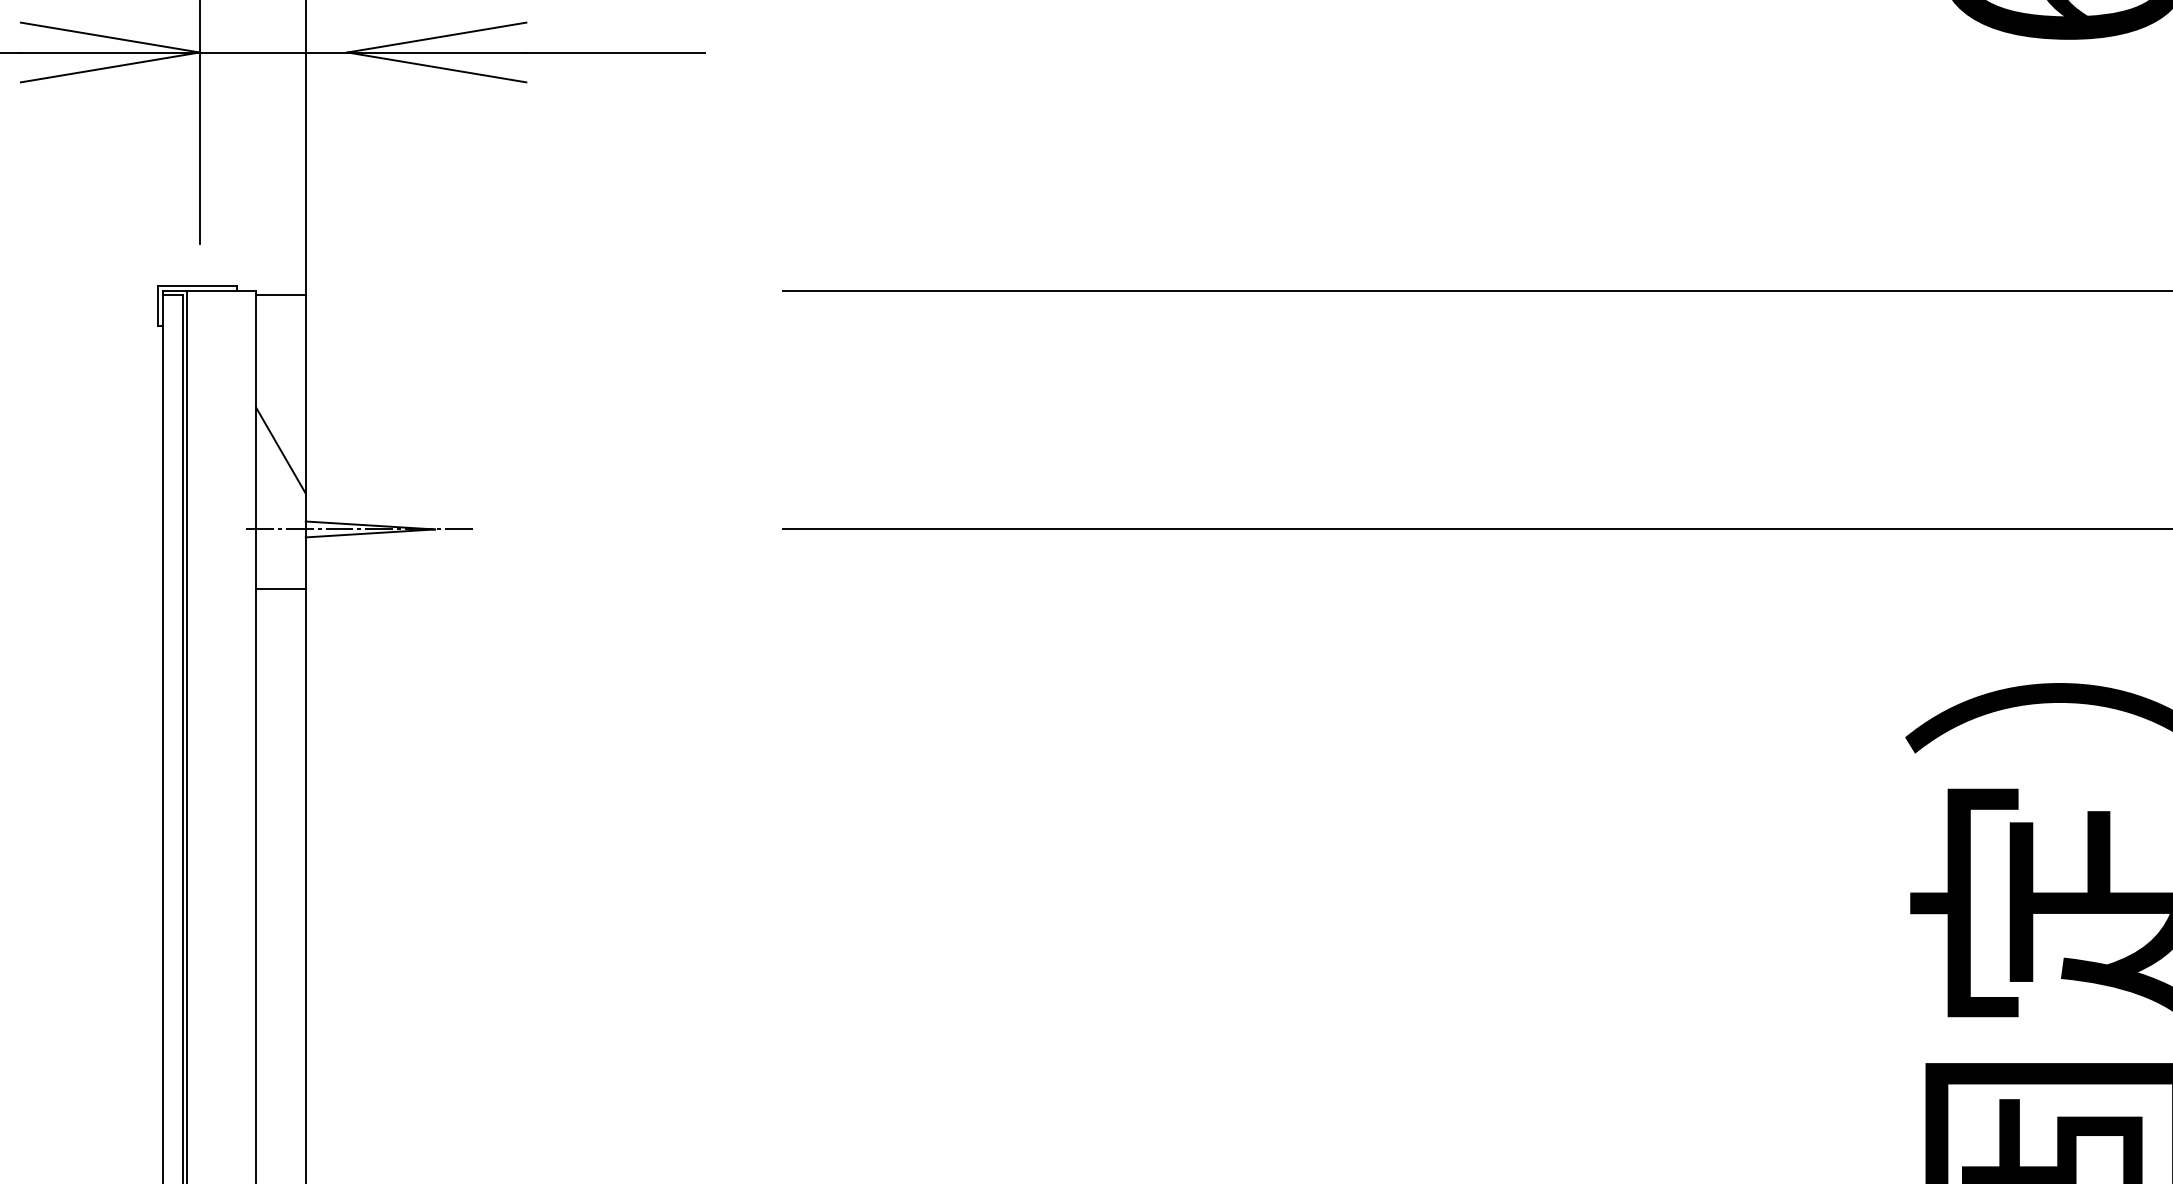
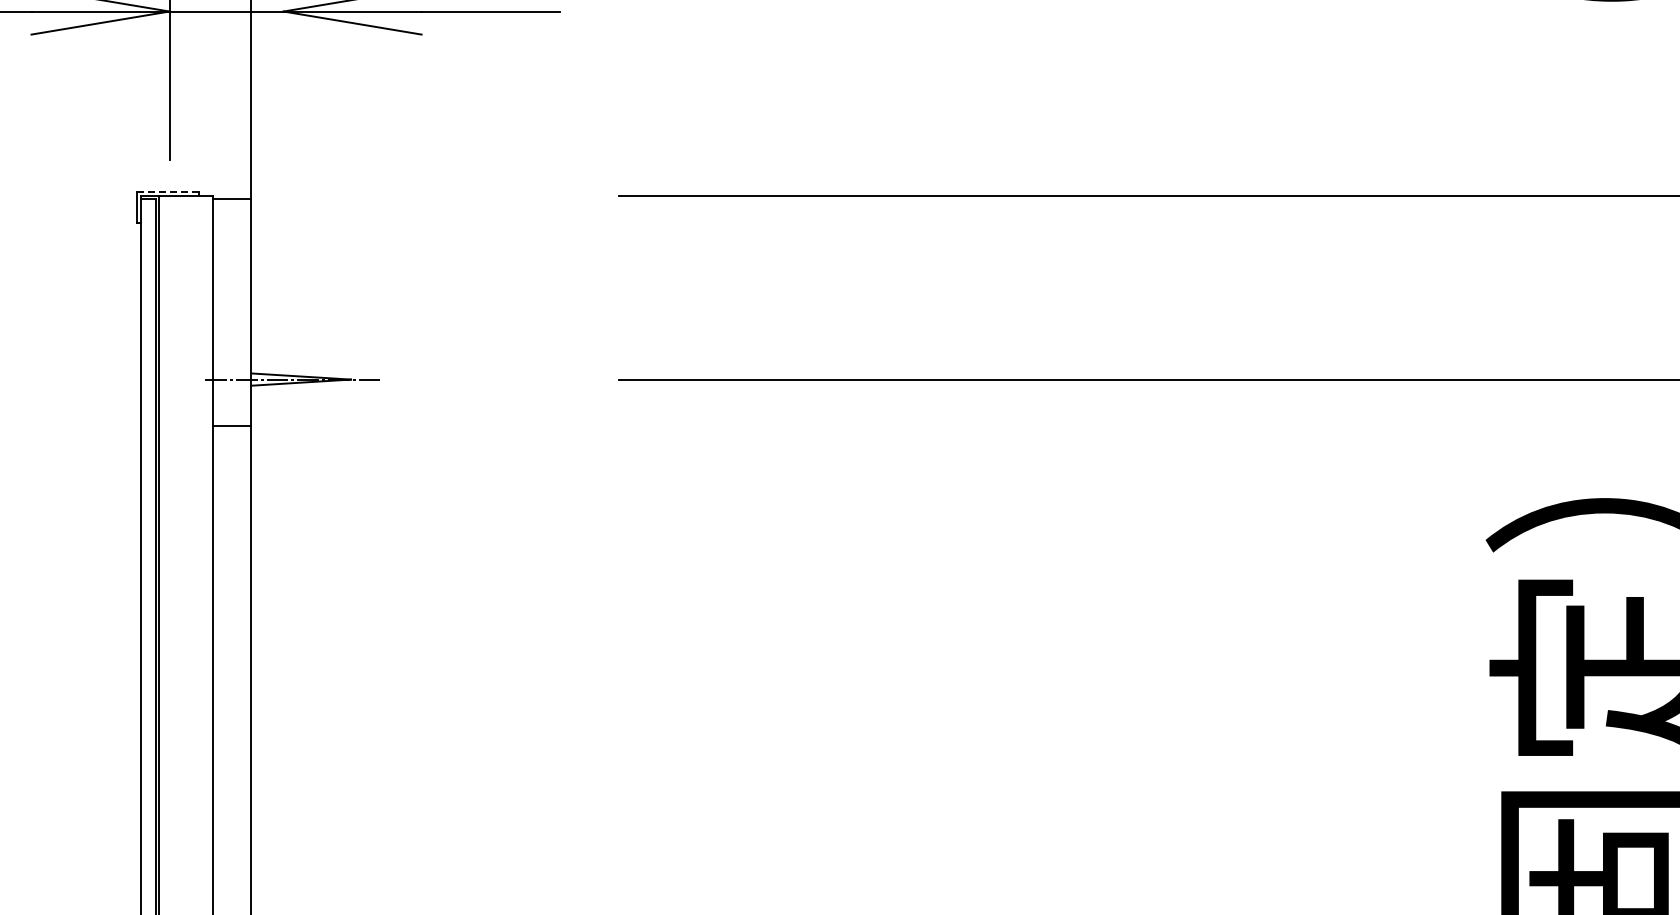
line: (197, 285) -> (167, 191), solid -> dashed
line: (281, 450) -> (232, 318), removed

